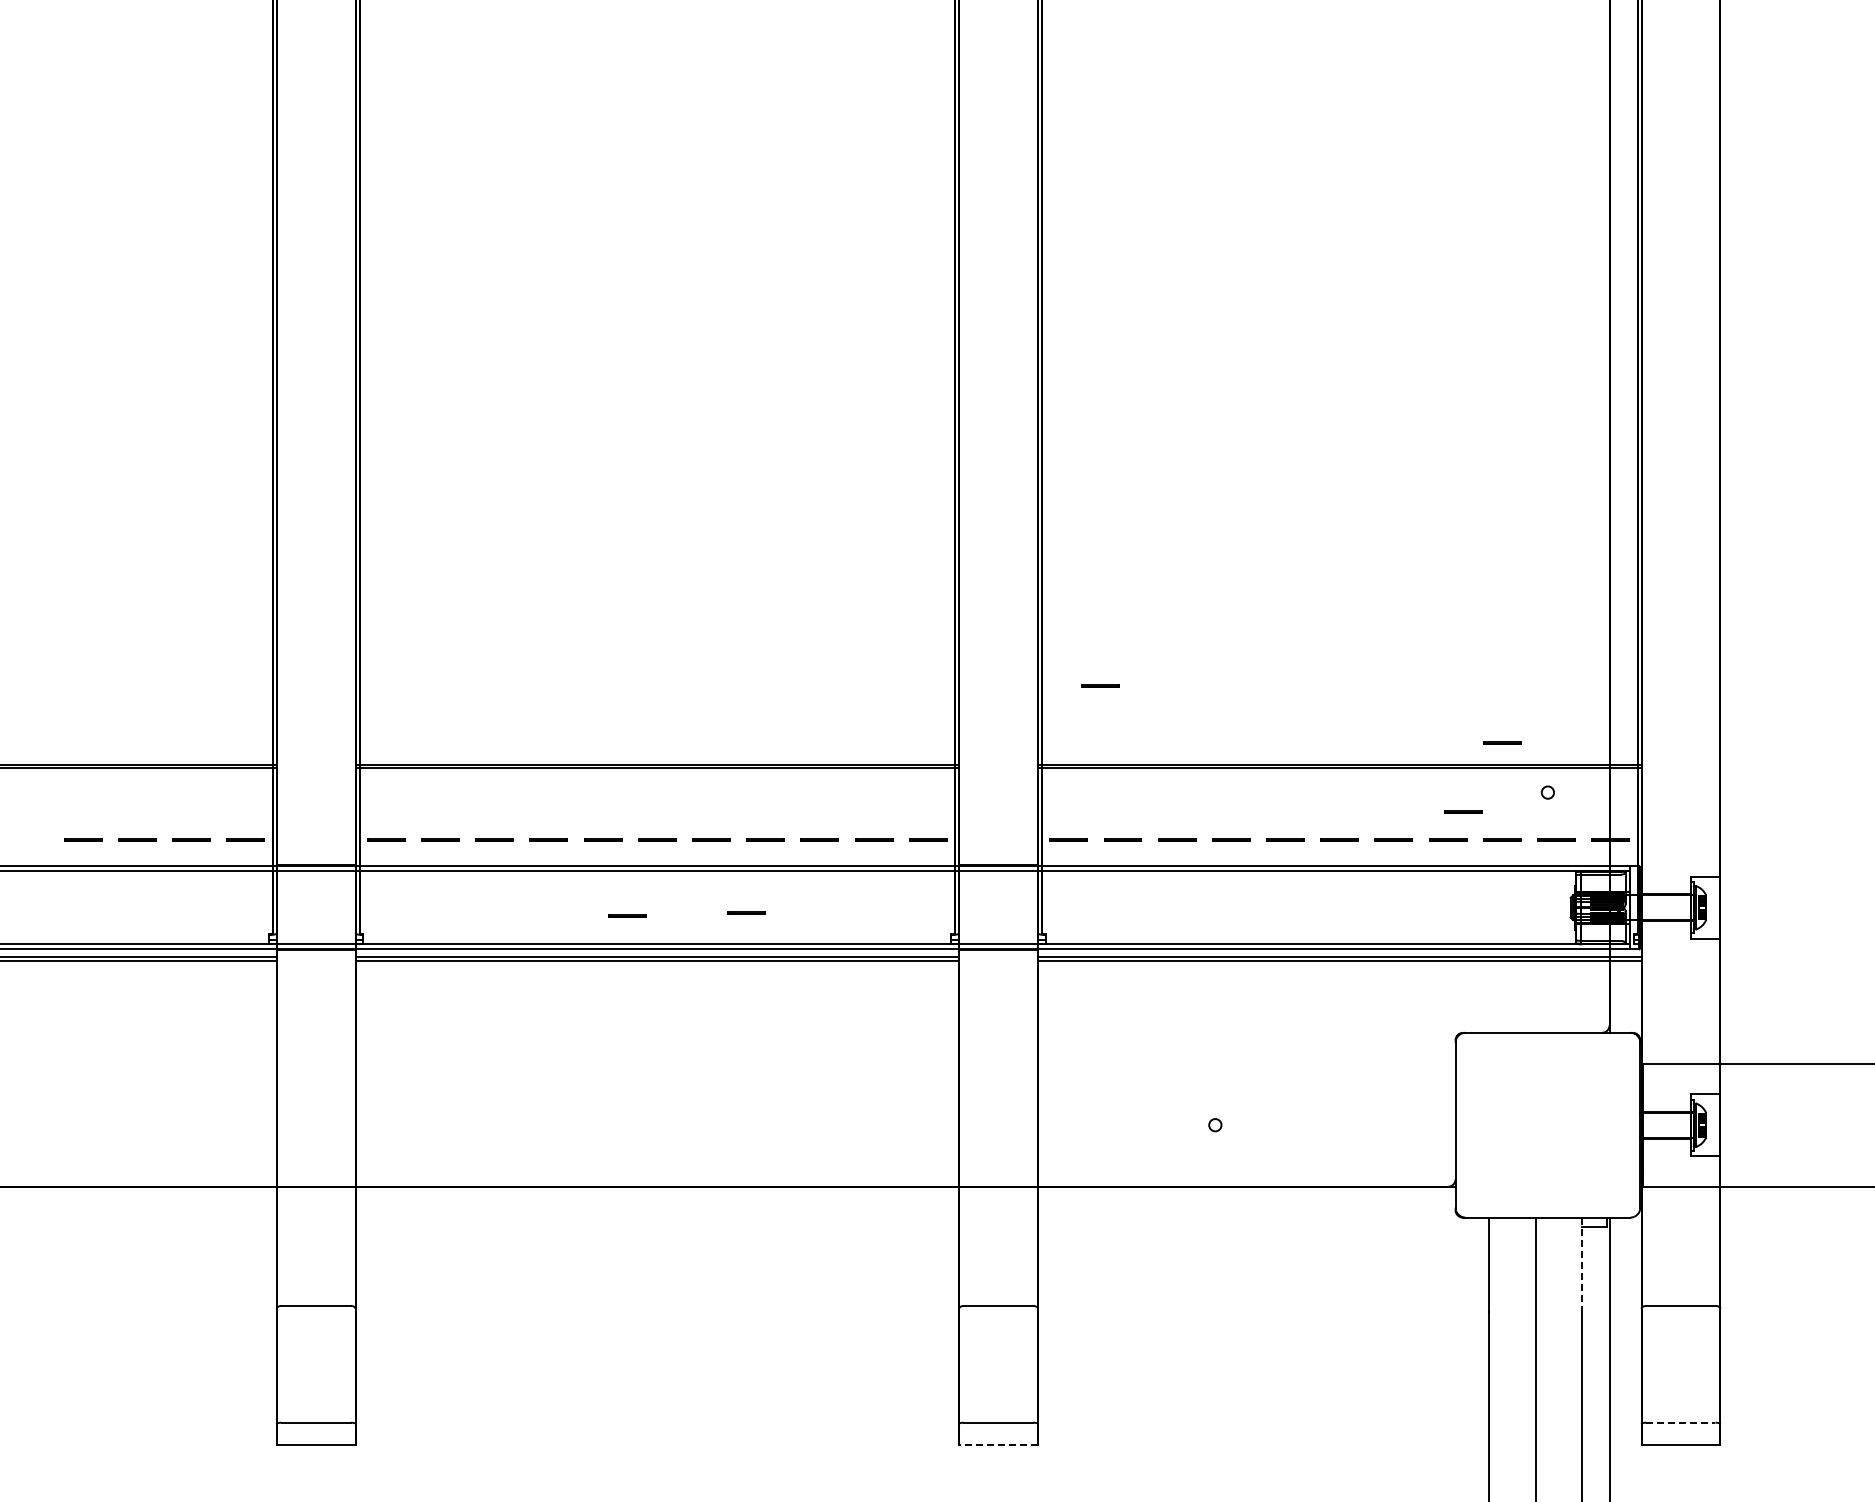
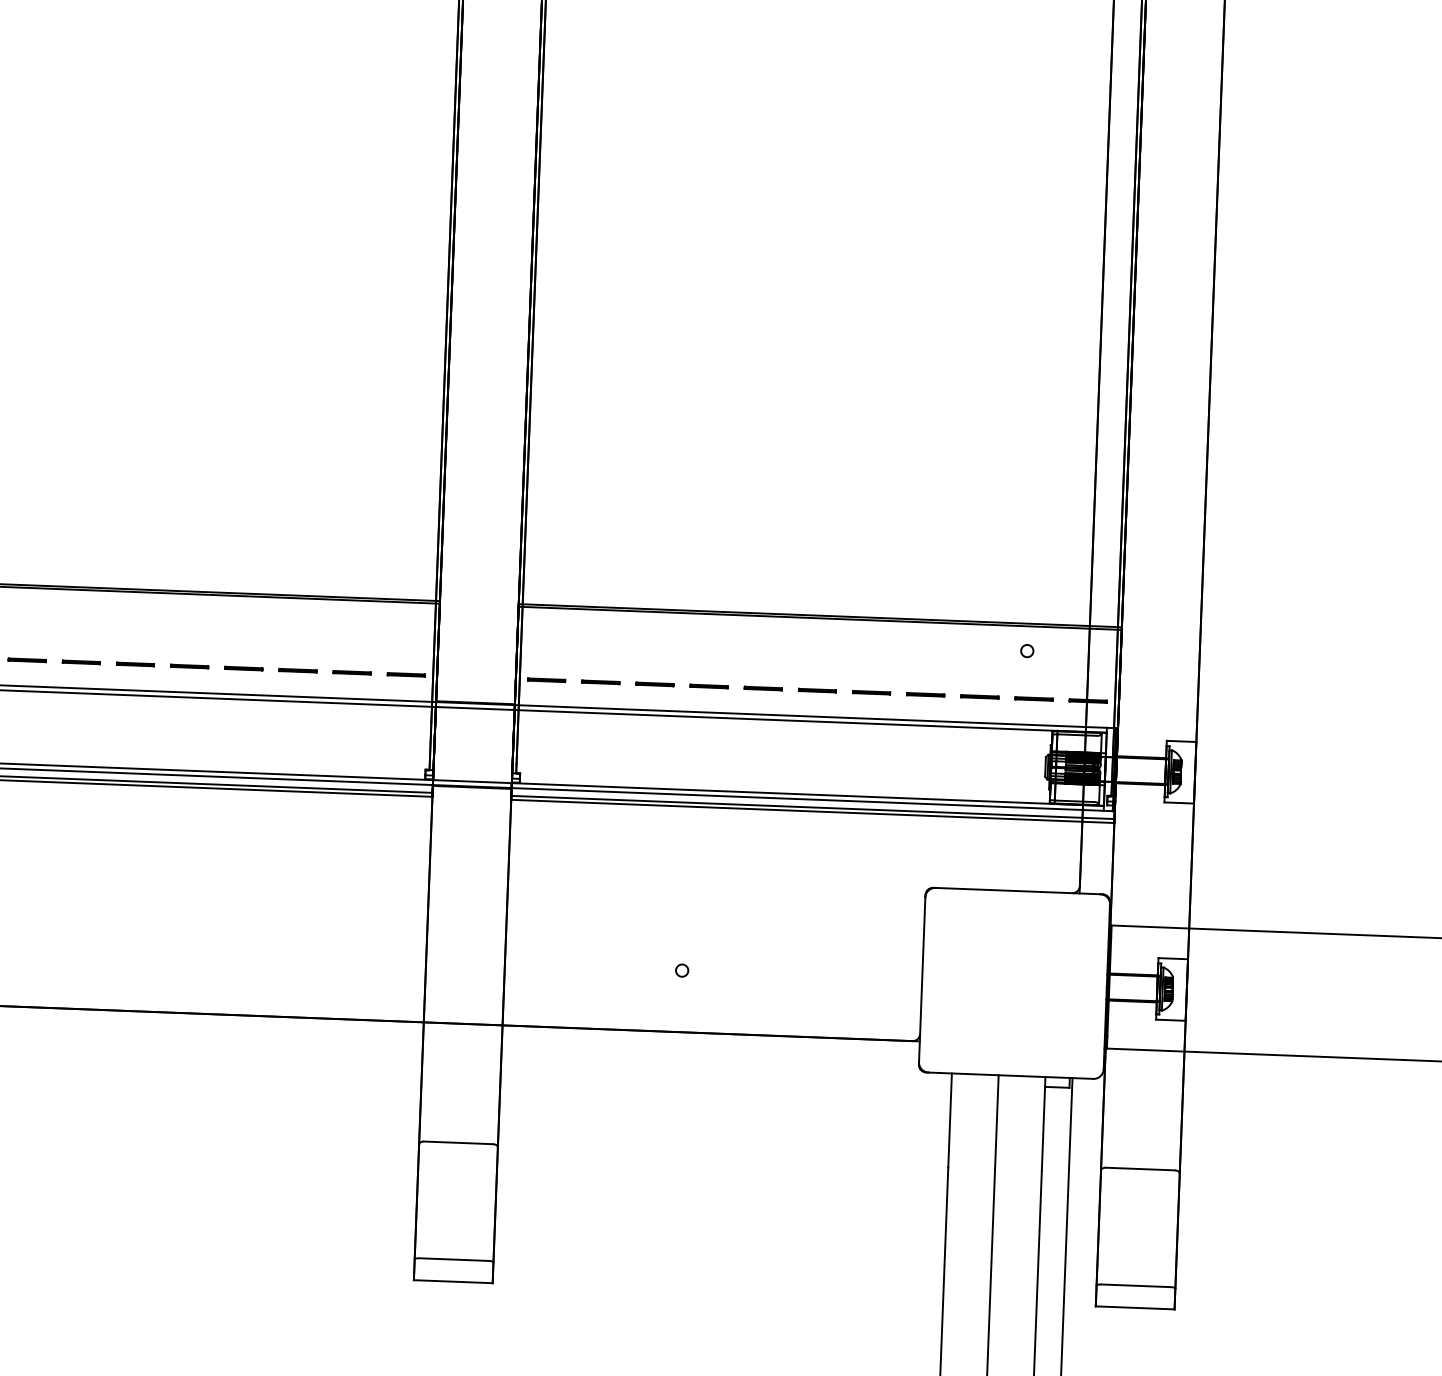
line: (1100, 685) -> (584, 526), removed
line: (1502, 742) -> (983, 599), removed
line: (1463, 811) -> (942, 666), removed
line: (746, 912) -> (221, 740), removed
line: (627, 915) -> (102, 738), removed
line: (1582, 1265) -> (1043, 1124), dashed -> solid
line: (1681, 1422) -> (1136, 1285), dashed -> solid
line: (998, 1444) -> (453, 1281), dashed -> solid

